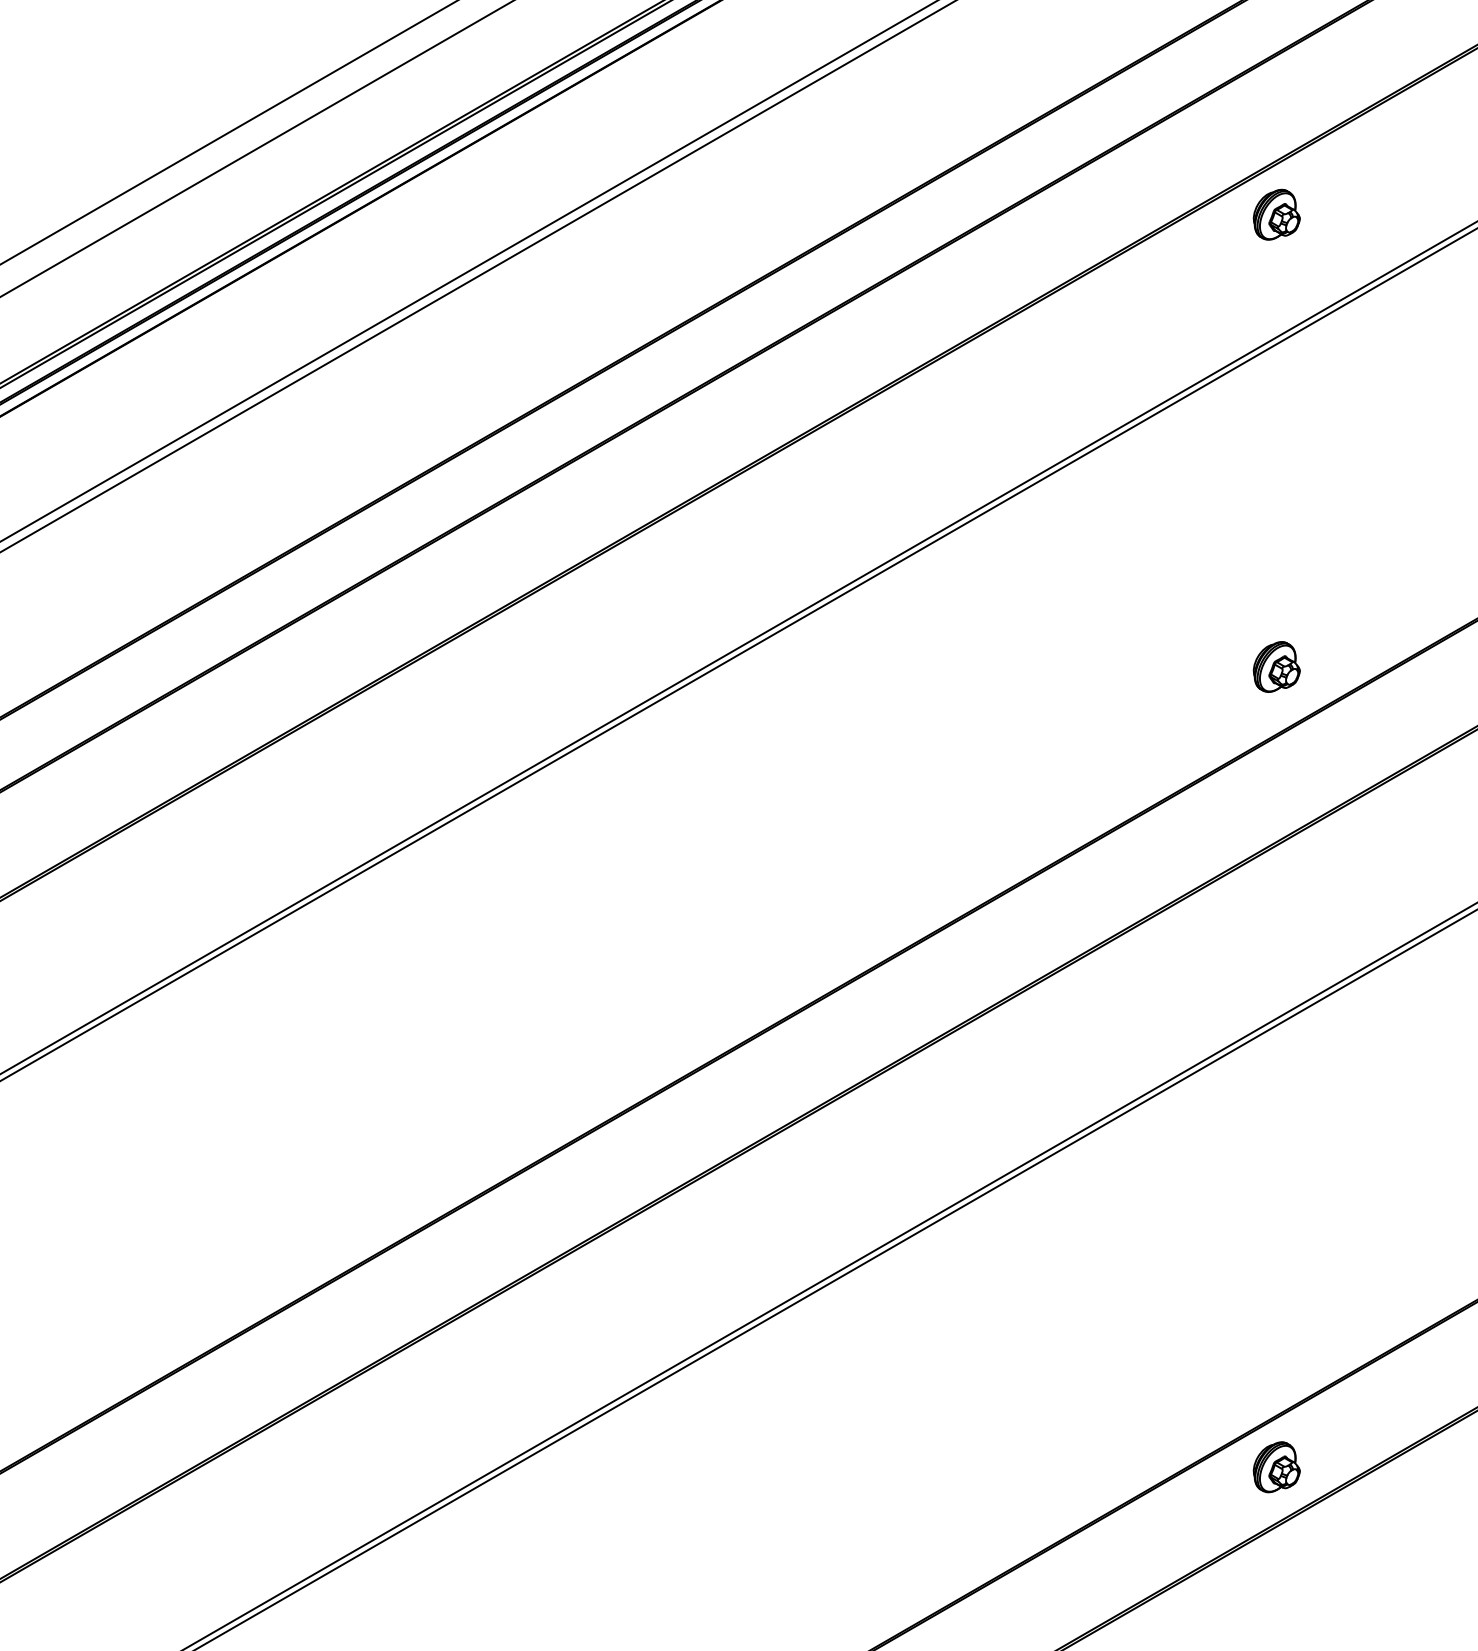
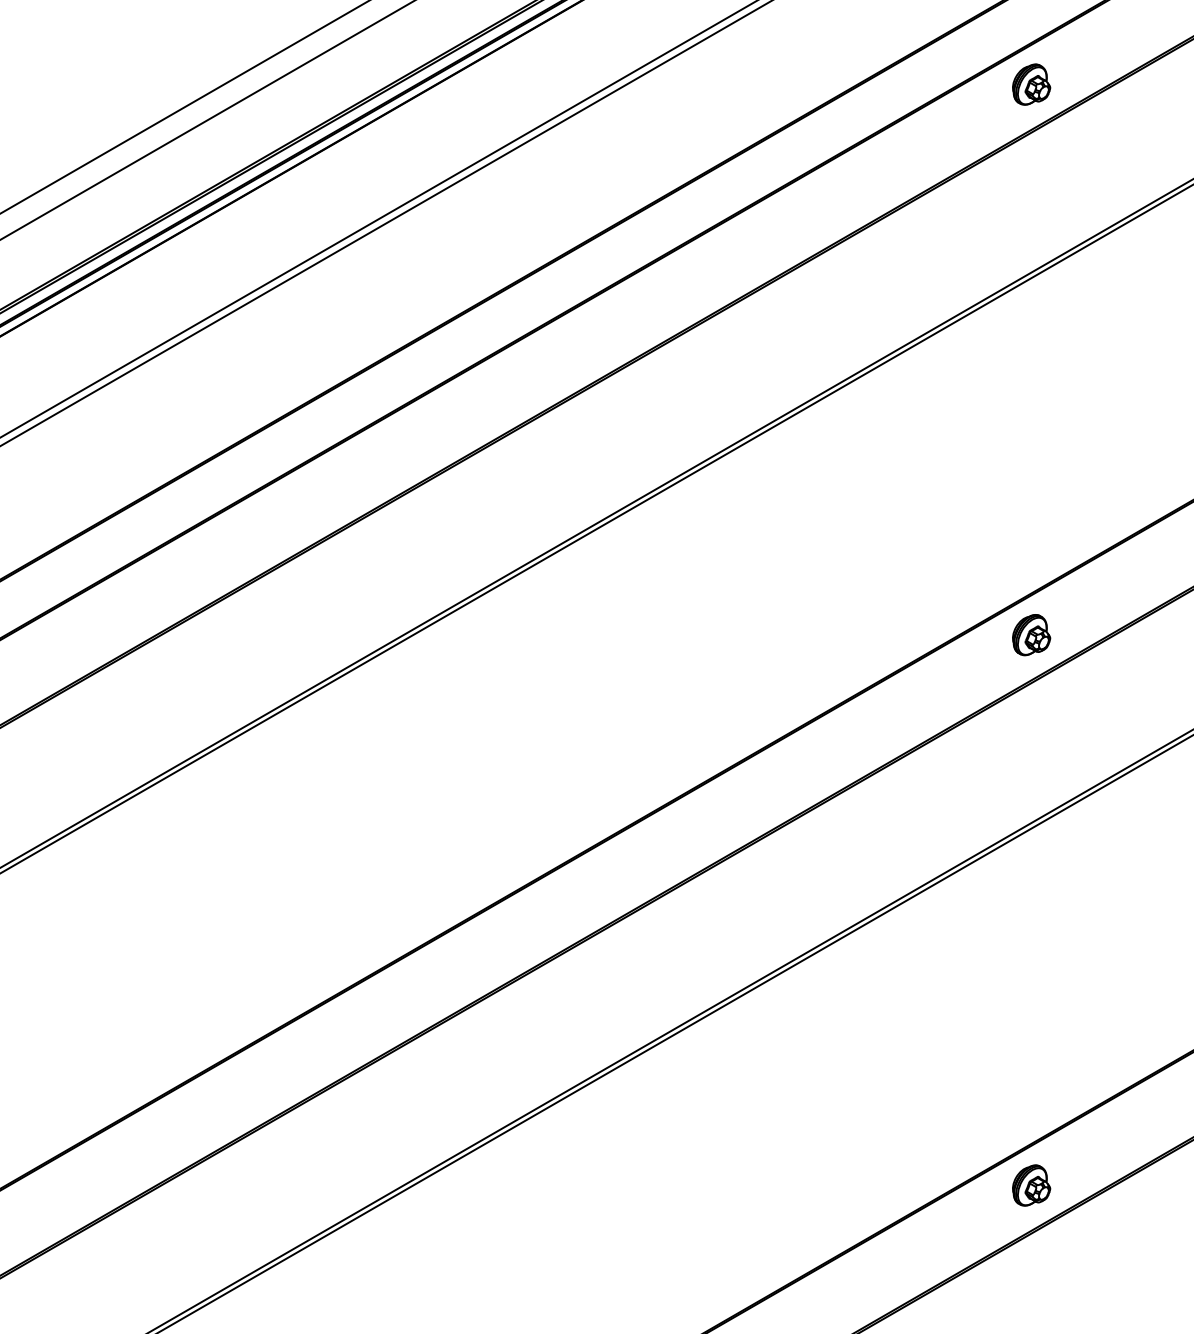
part: (1276, 214) -> (1031, 84), moved
part: (1276, 666) -> (1031, 634), moved

